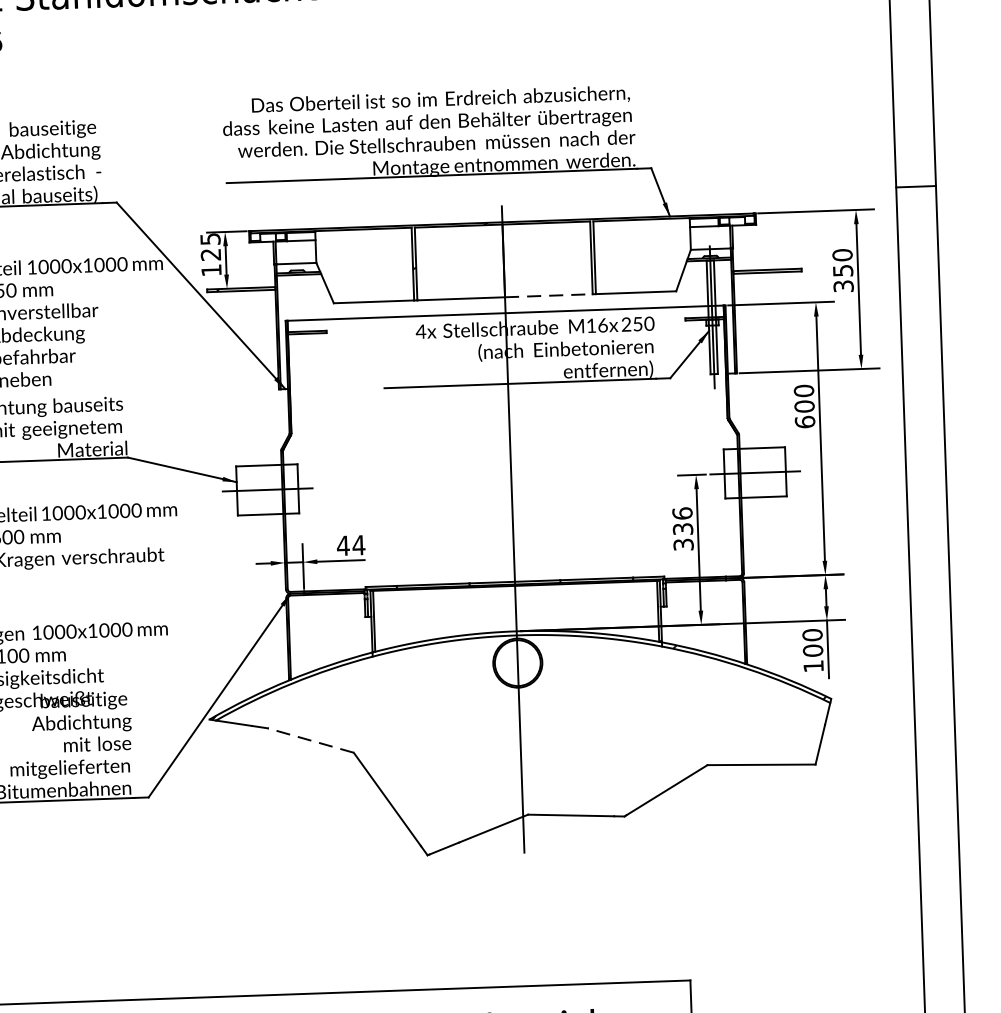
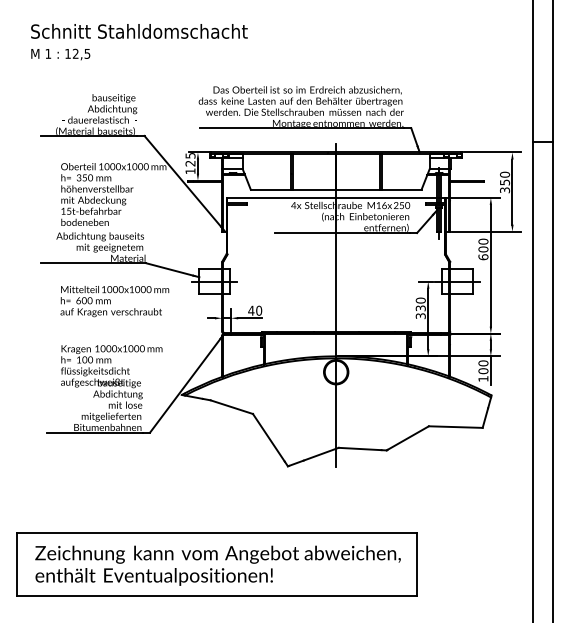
line: (549, 295) -> (358, 189), dashed -> solid
text: (681, 513) -> (420, 300), 336 -> 330
text: (359, 544) -> (259, 310), 44 -> 40
line: (310, 741) -> (231, 407), dashed -> solid

